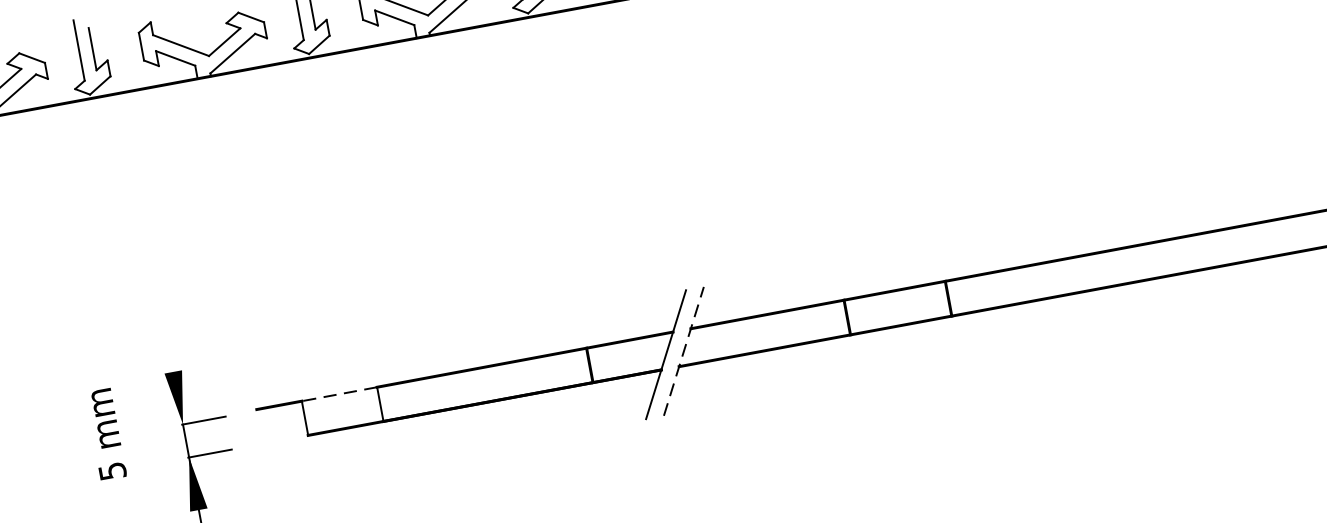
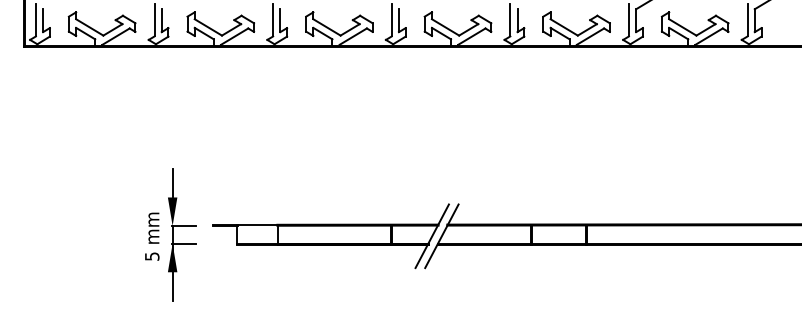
line: (168, 346) -> (172, 183), added
line: (683, 351) -> (441, 236), dashed -> solid
line: (337, 394) -> (256, 225), dashed -> solid
text: (106, 434) -> (152, 236), moved

